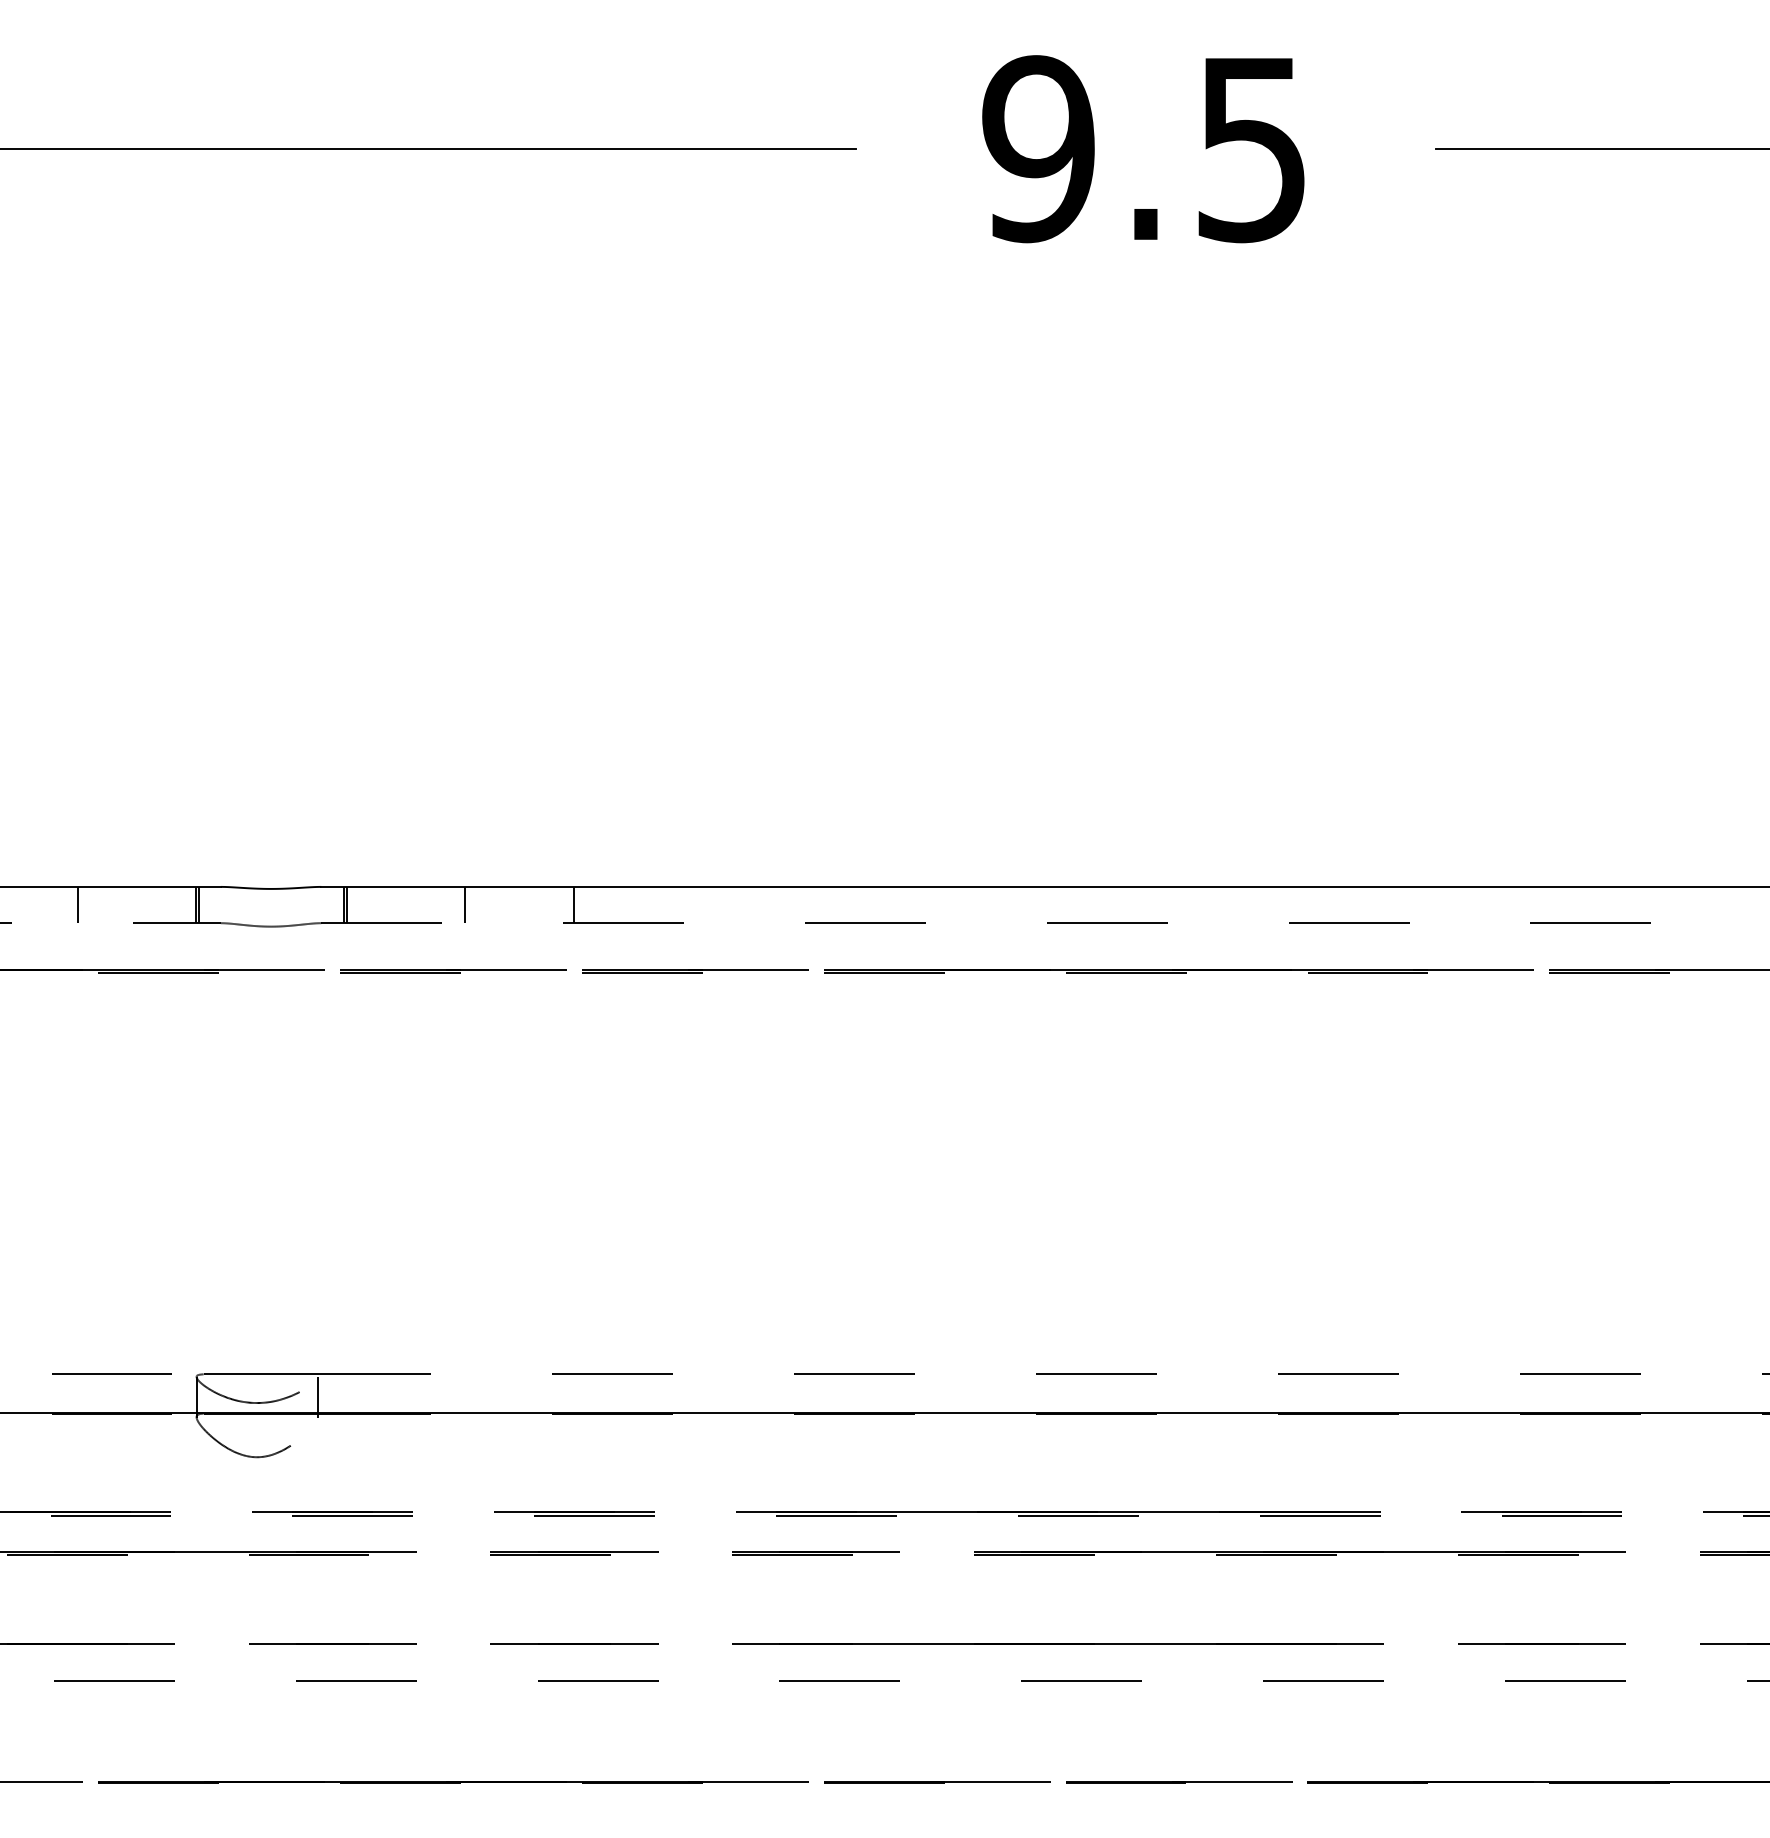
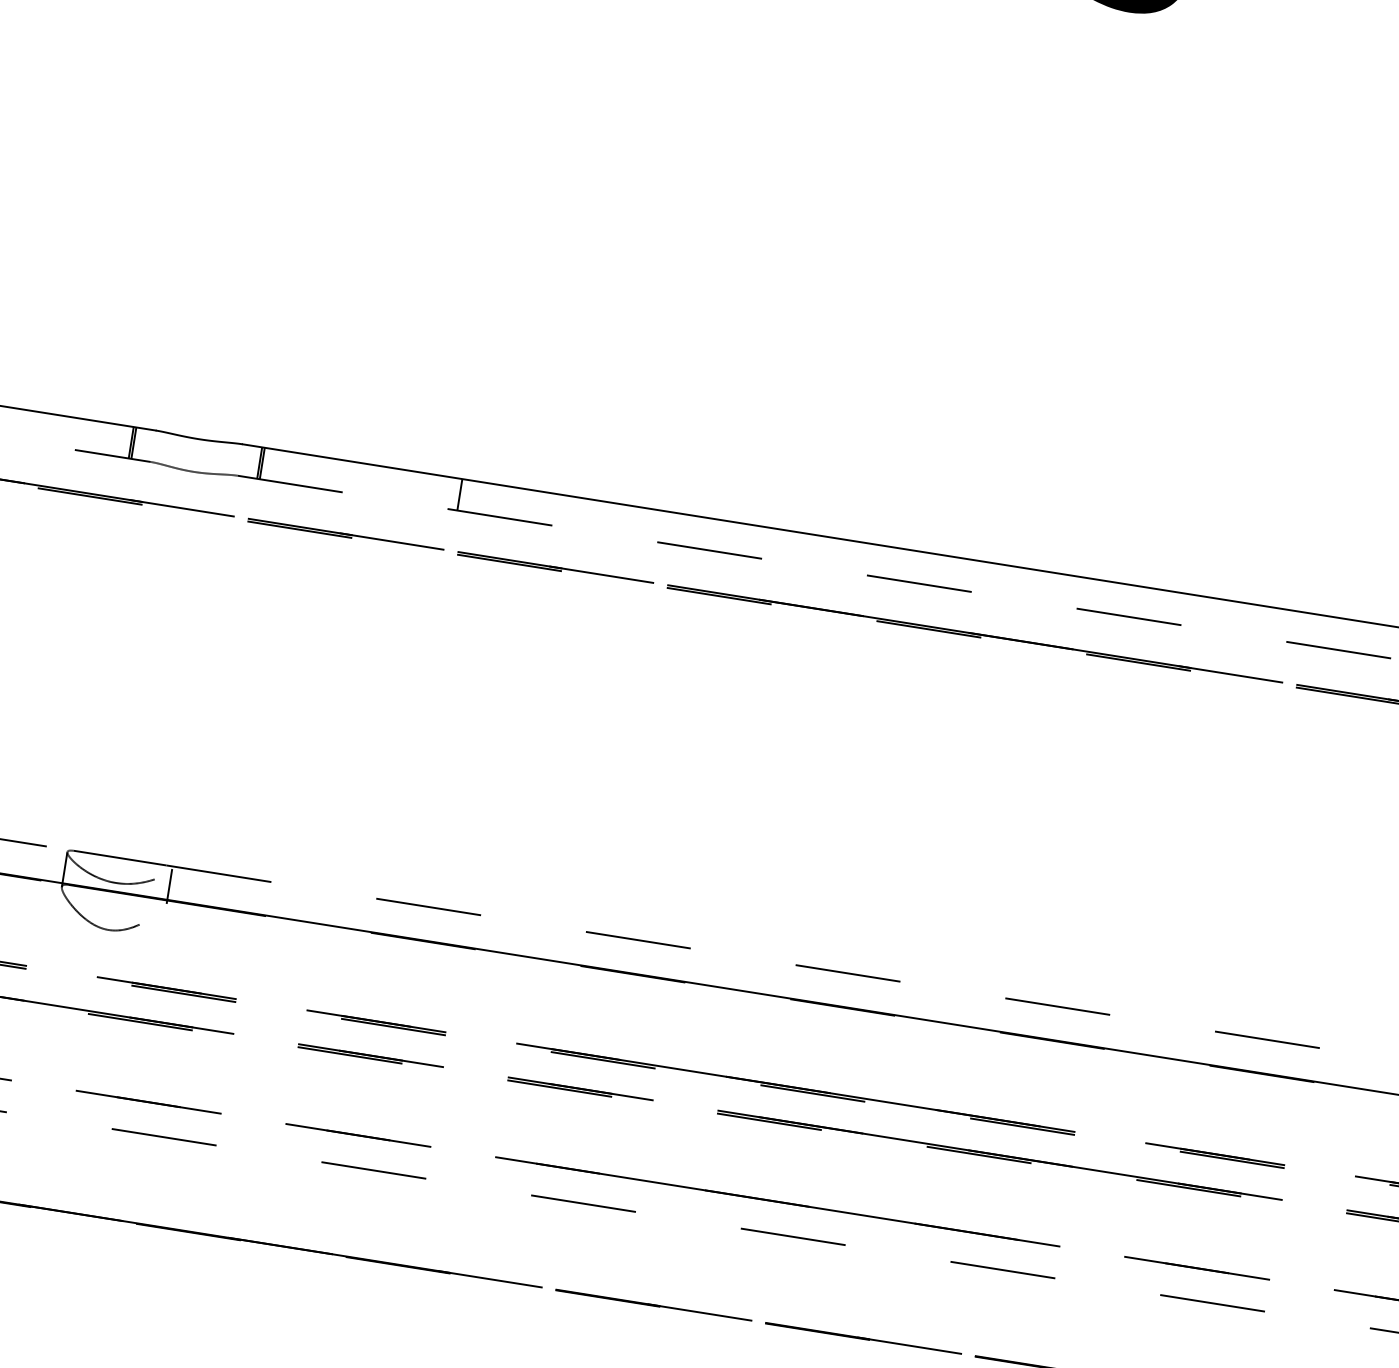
line: (77, 904) -> (29, 426), removed
line: (464, 904) -> (364, 479), removed

